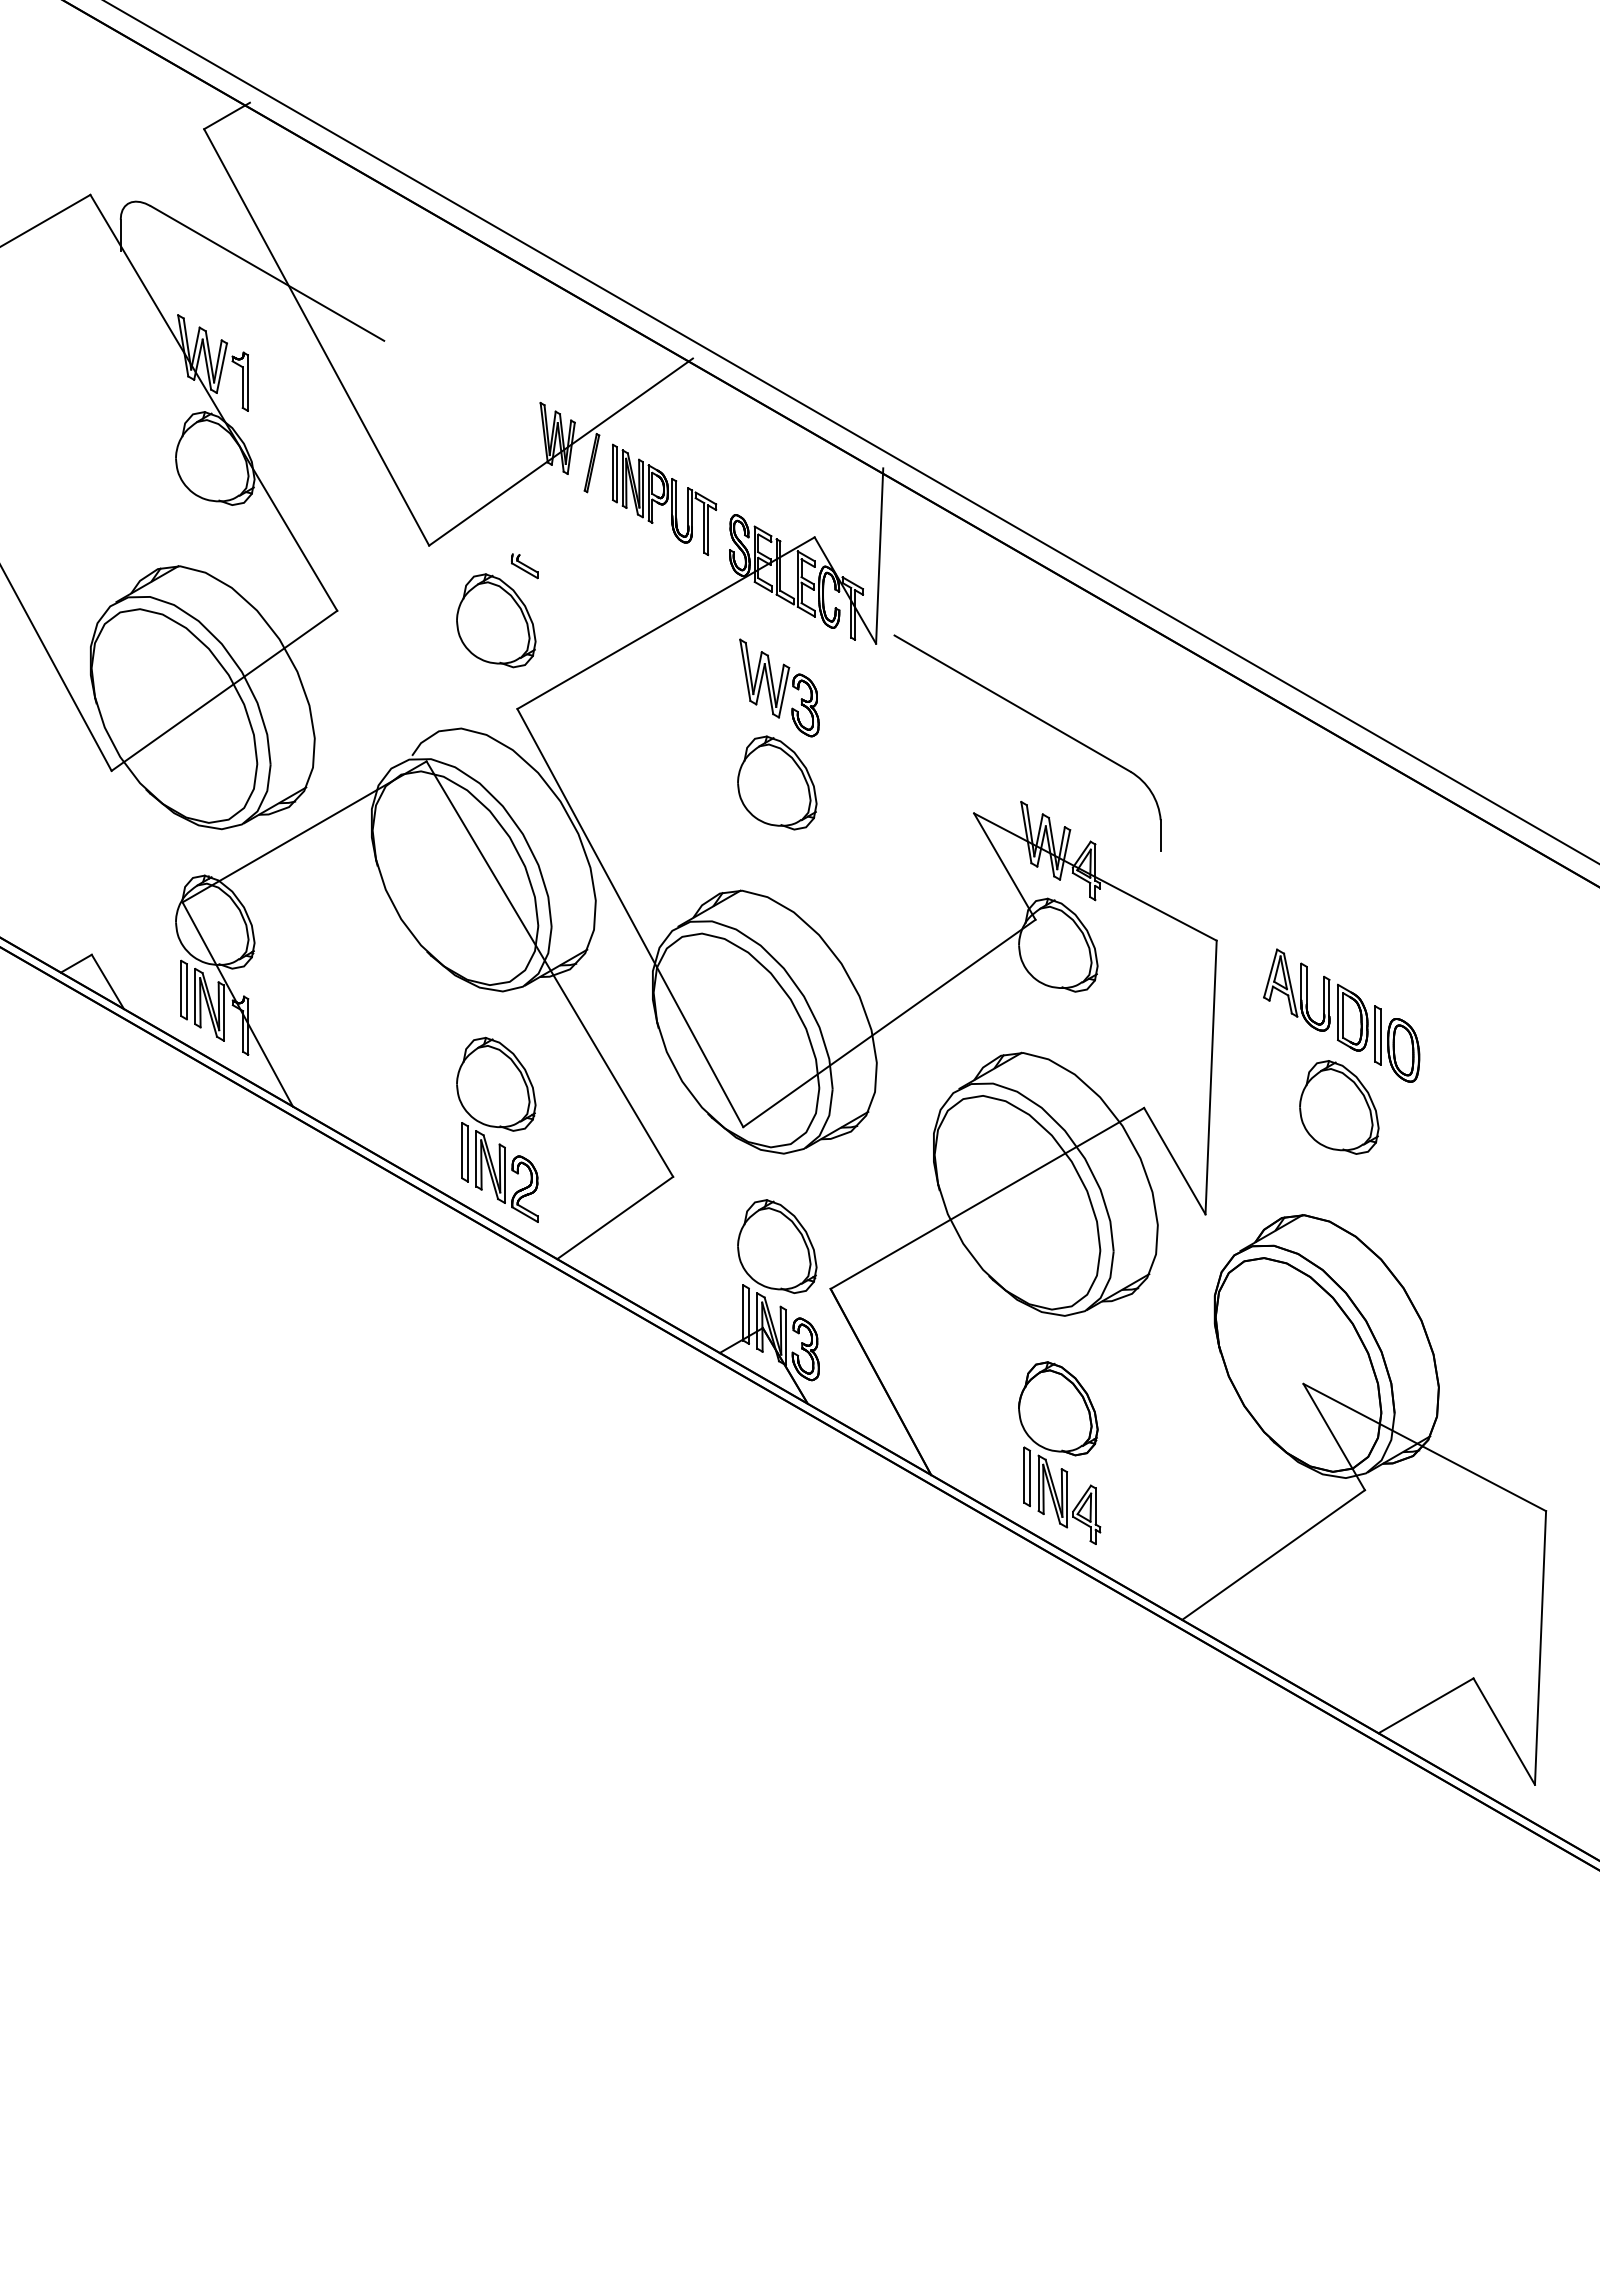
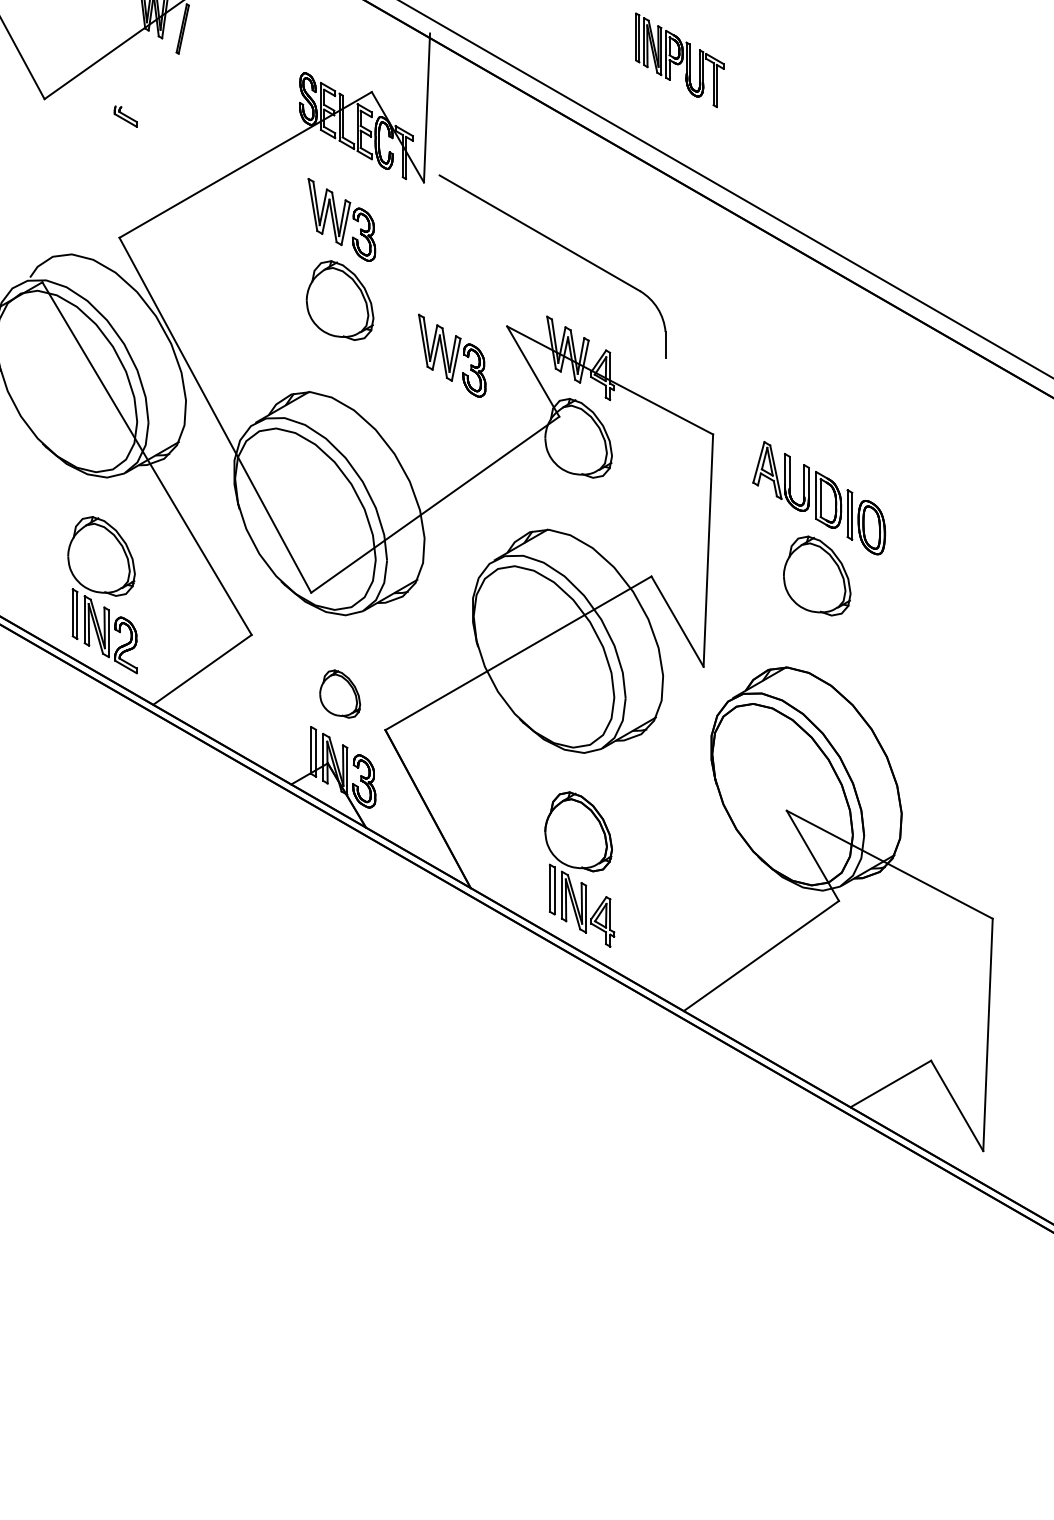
part: (664, 499) -> (679, 59), moved
part: (496, 620) -> (101, 162), removed
part: (909, 847) -> (452, 355), added
part: (777, 1246) -> (340, 694), size x0.6

